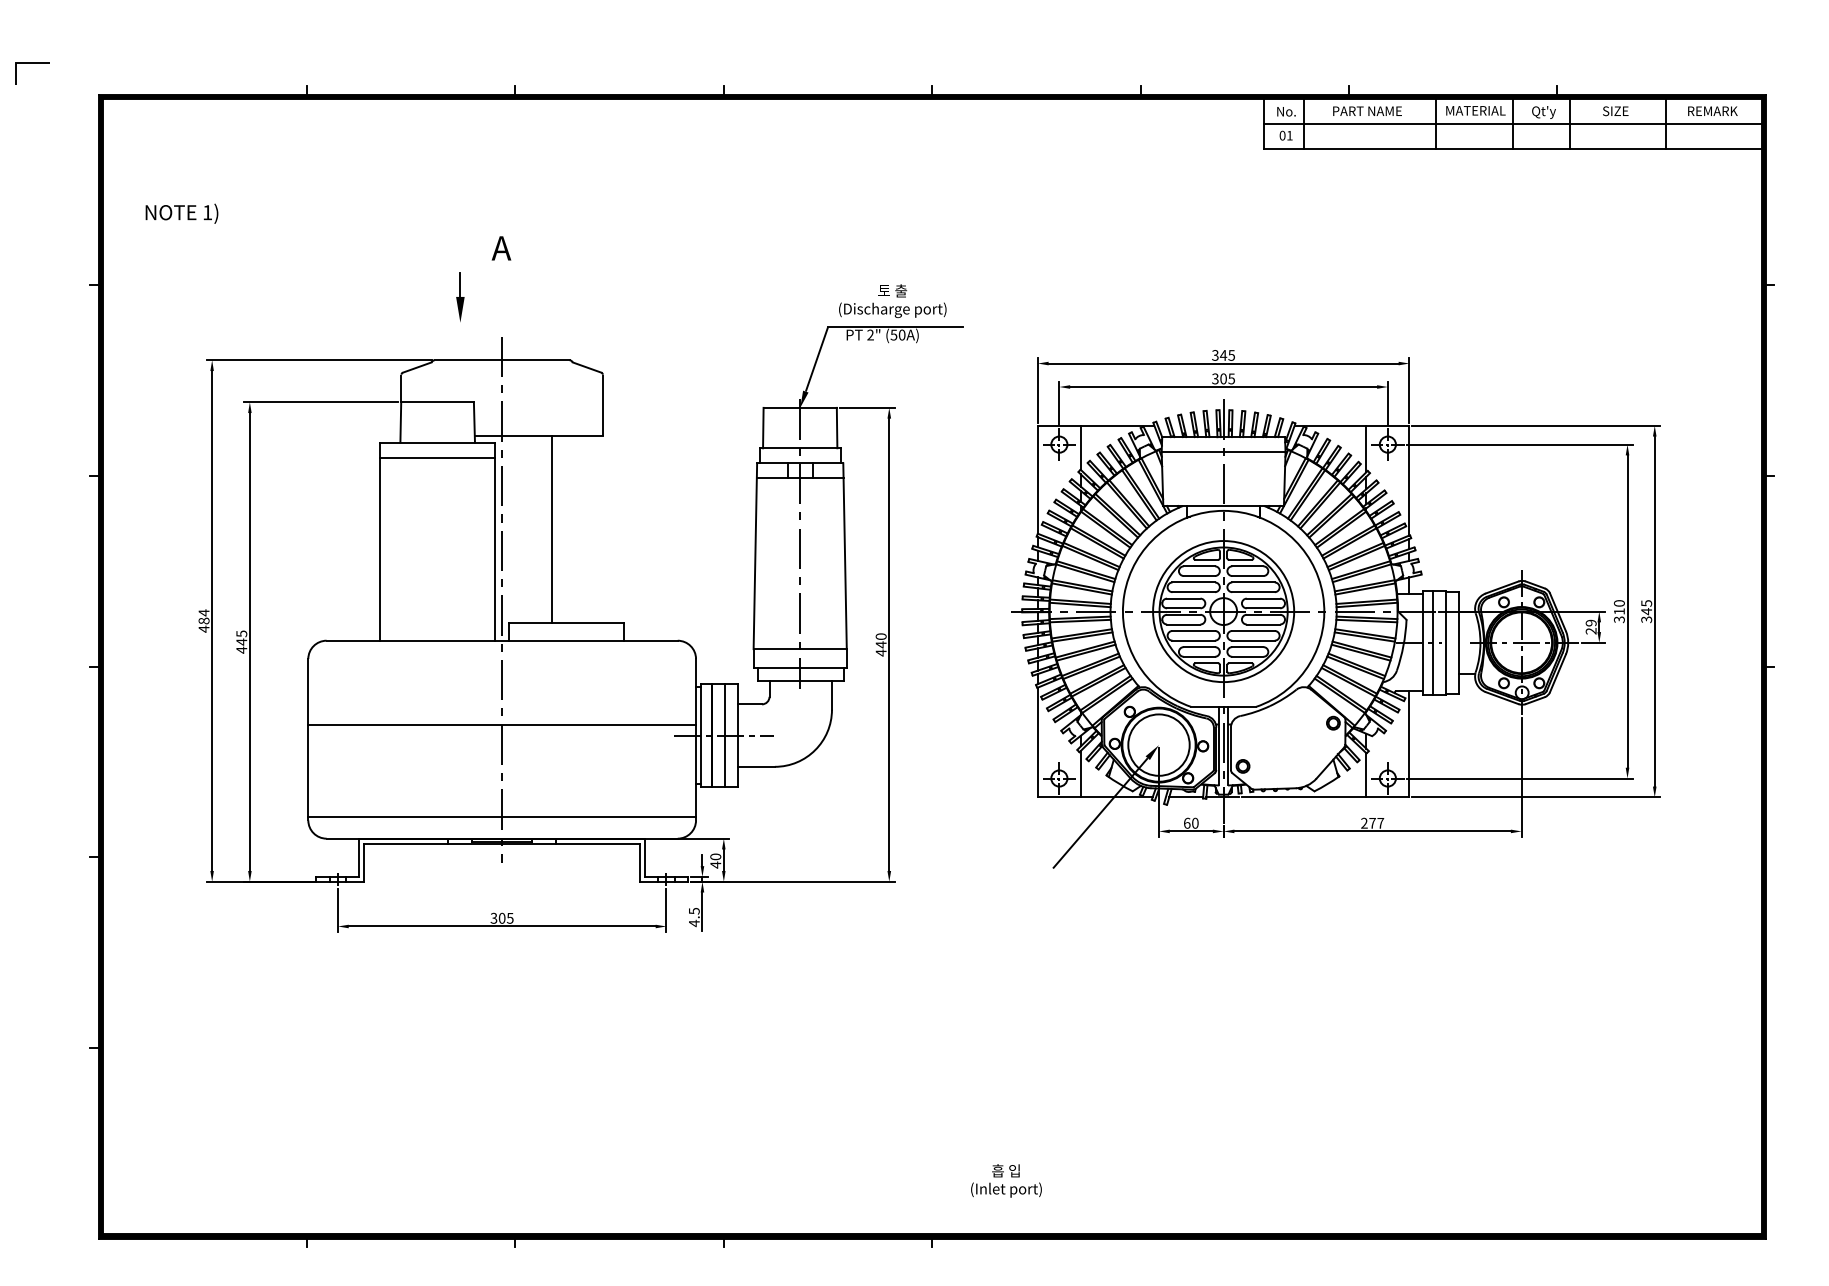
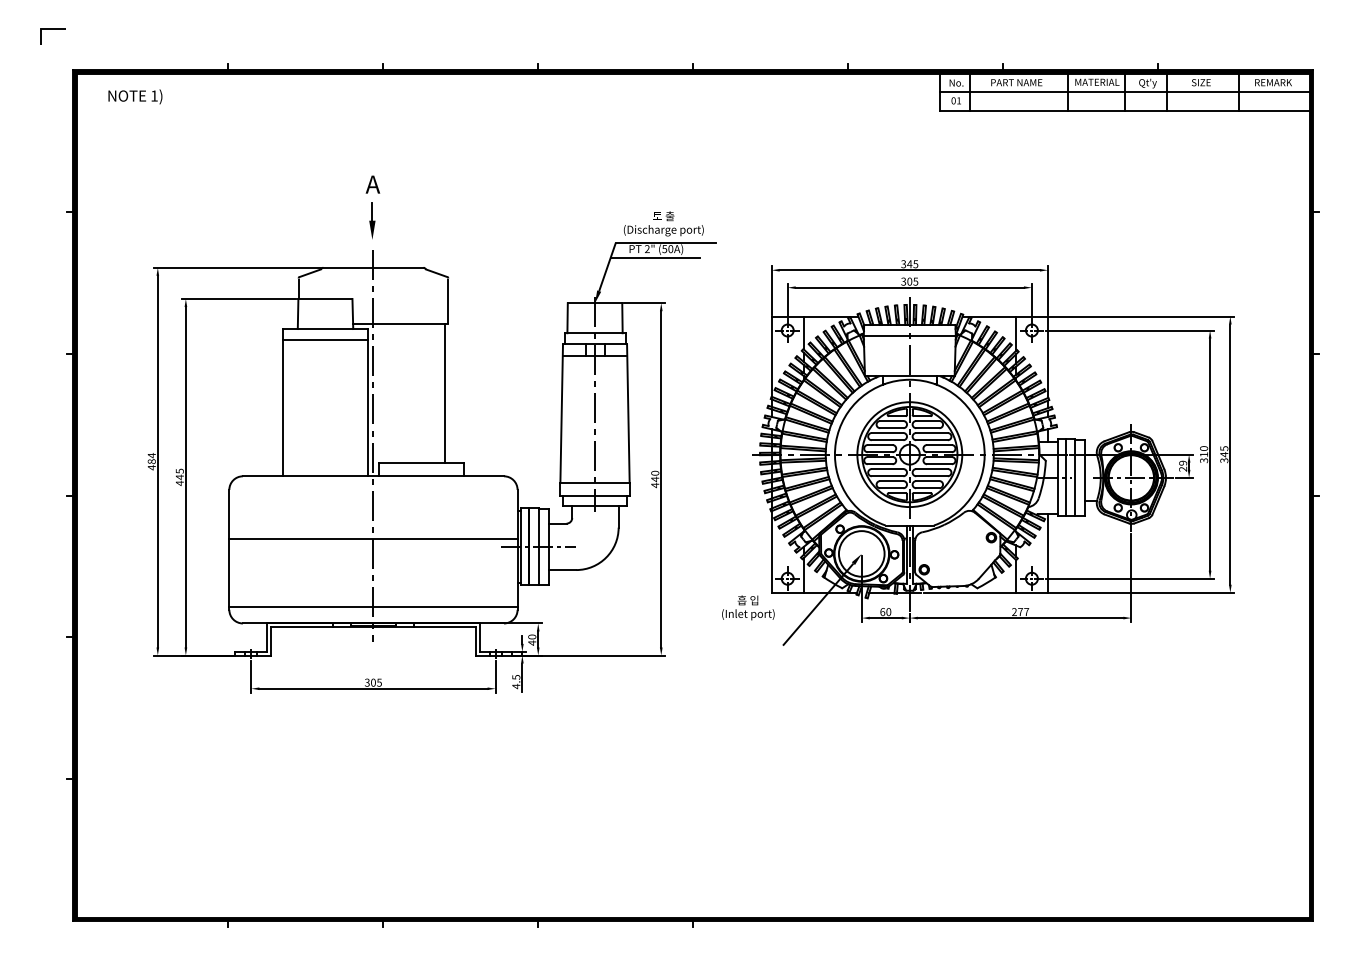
line: (31, 63) -> (52, 29), moved
text: (182, 213) -> (135, 96), moved
part: (460, 296) -> (372, 220), moved
line: (880, 347) -> (654, 258), added
line: (551, 529) -> (444, 393), moved
text: (1006, 1180) -> (748, 607), moved

